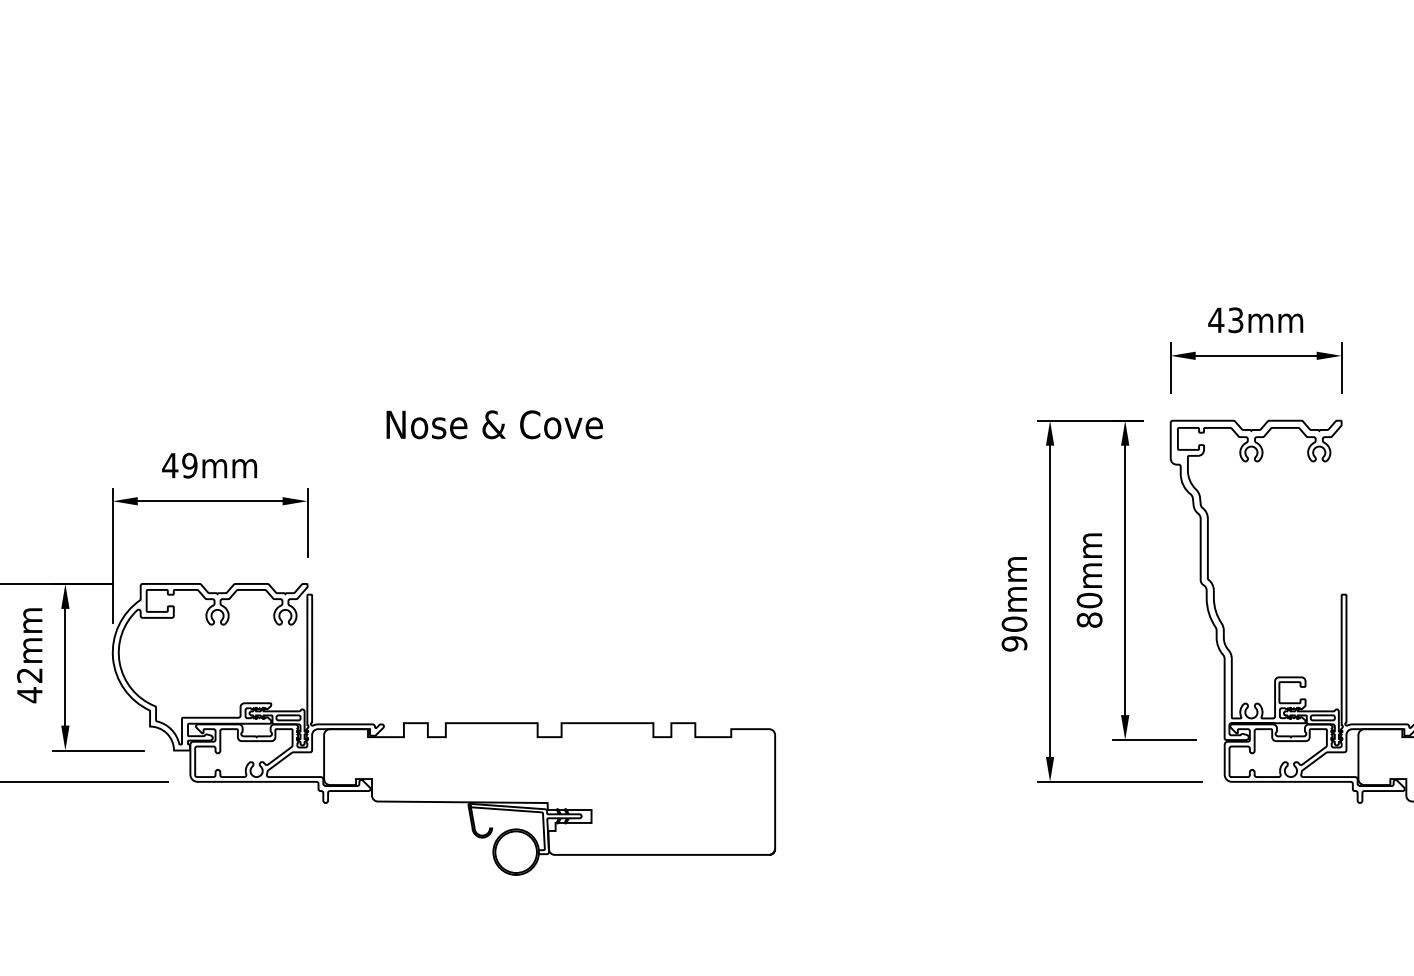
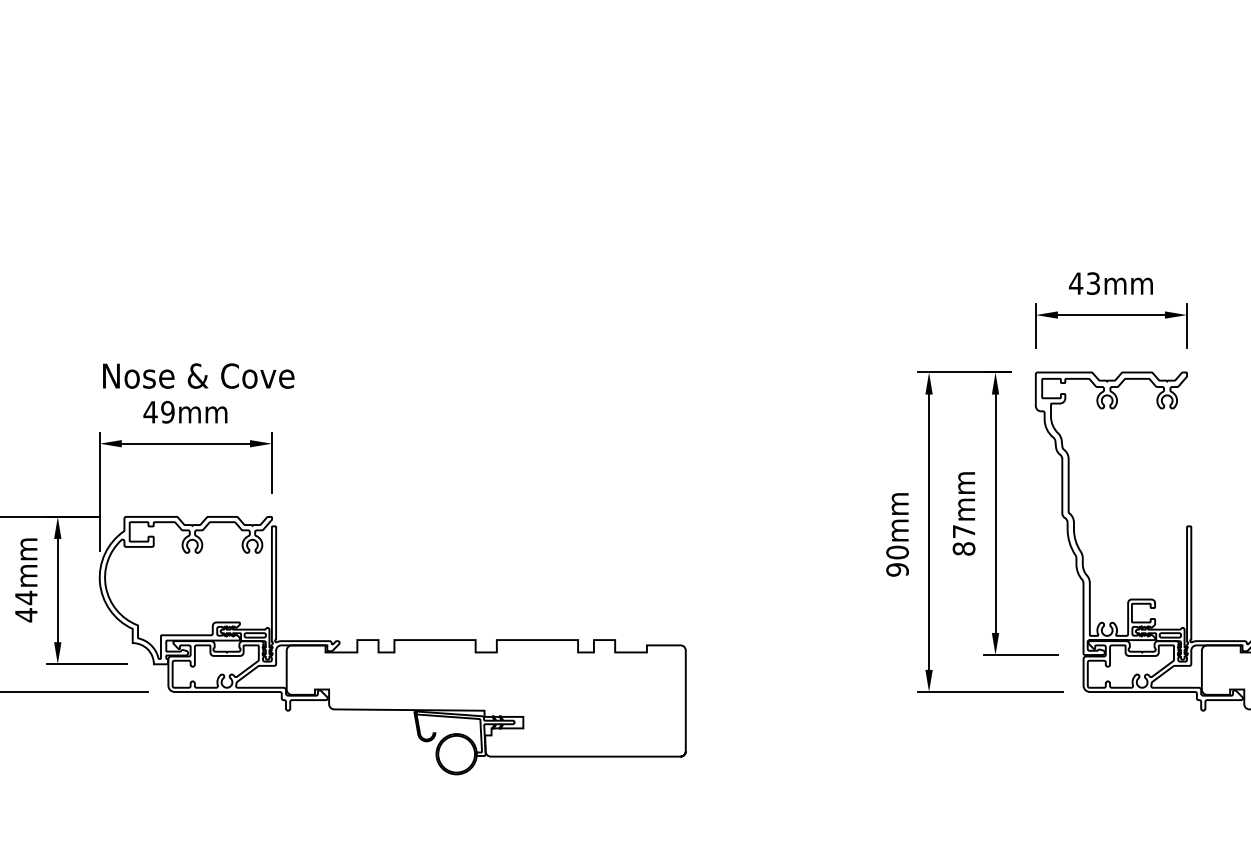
text: (494, 424) -> (198, 375), moved
text: (1089, 600) -> (963, 531), 80mm -> 87mm
text: (30, 675) -> (26, 597), 42mm -> 44mm

